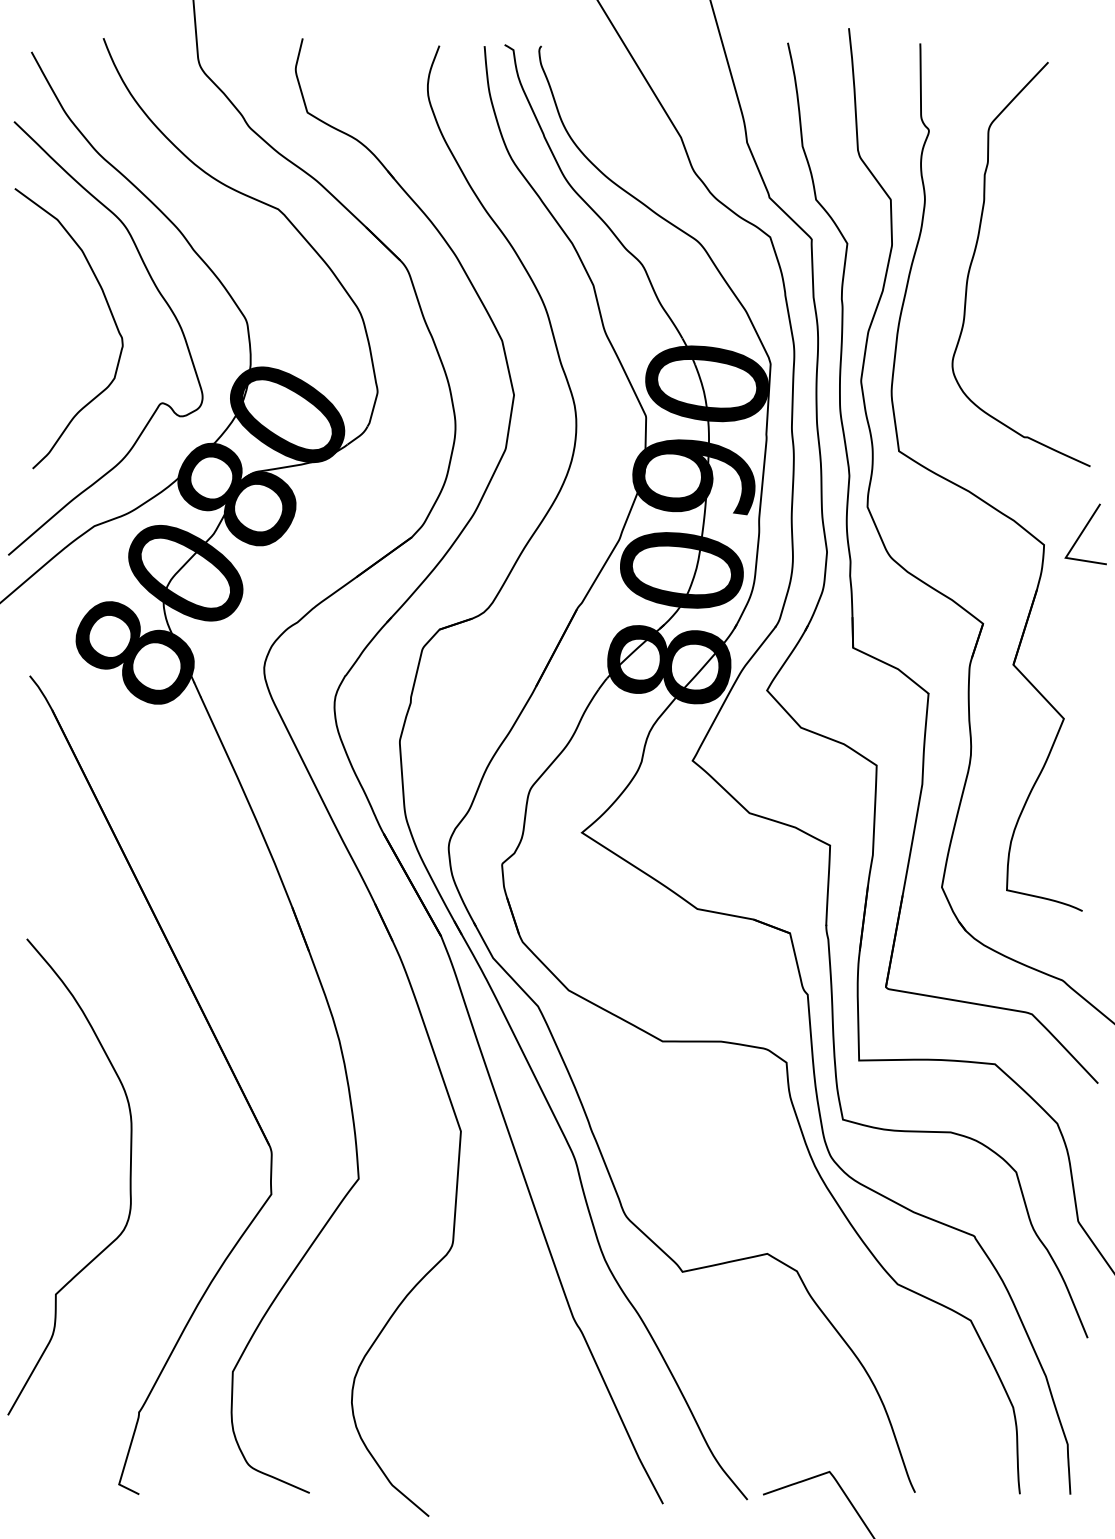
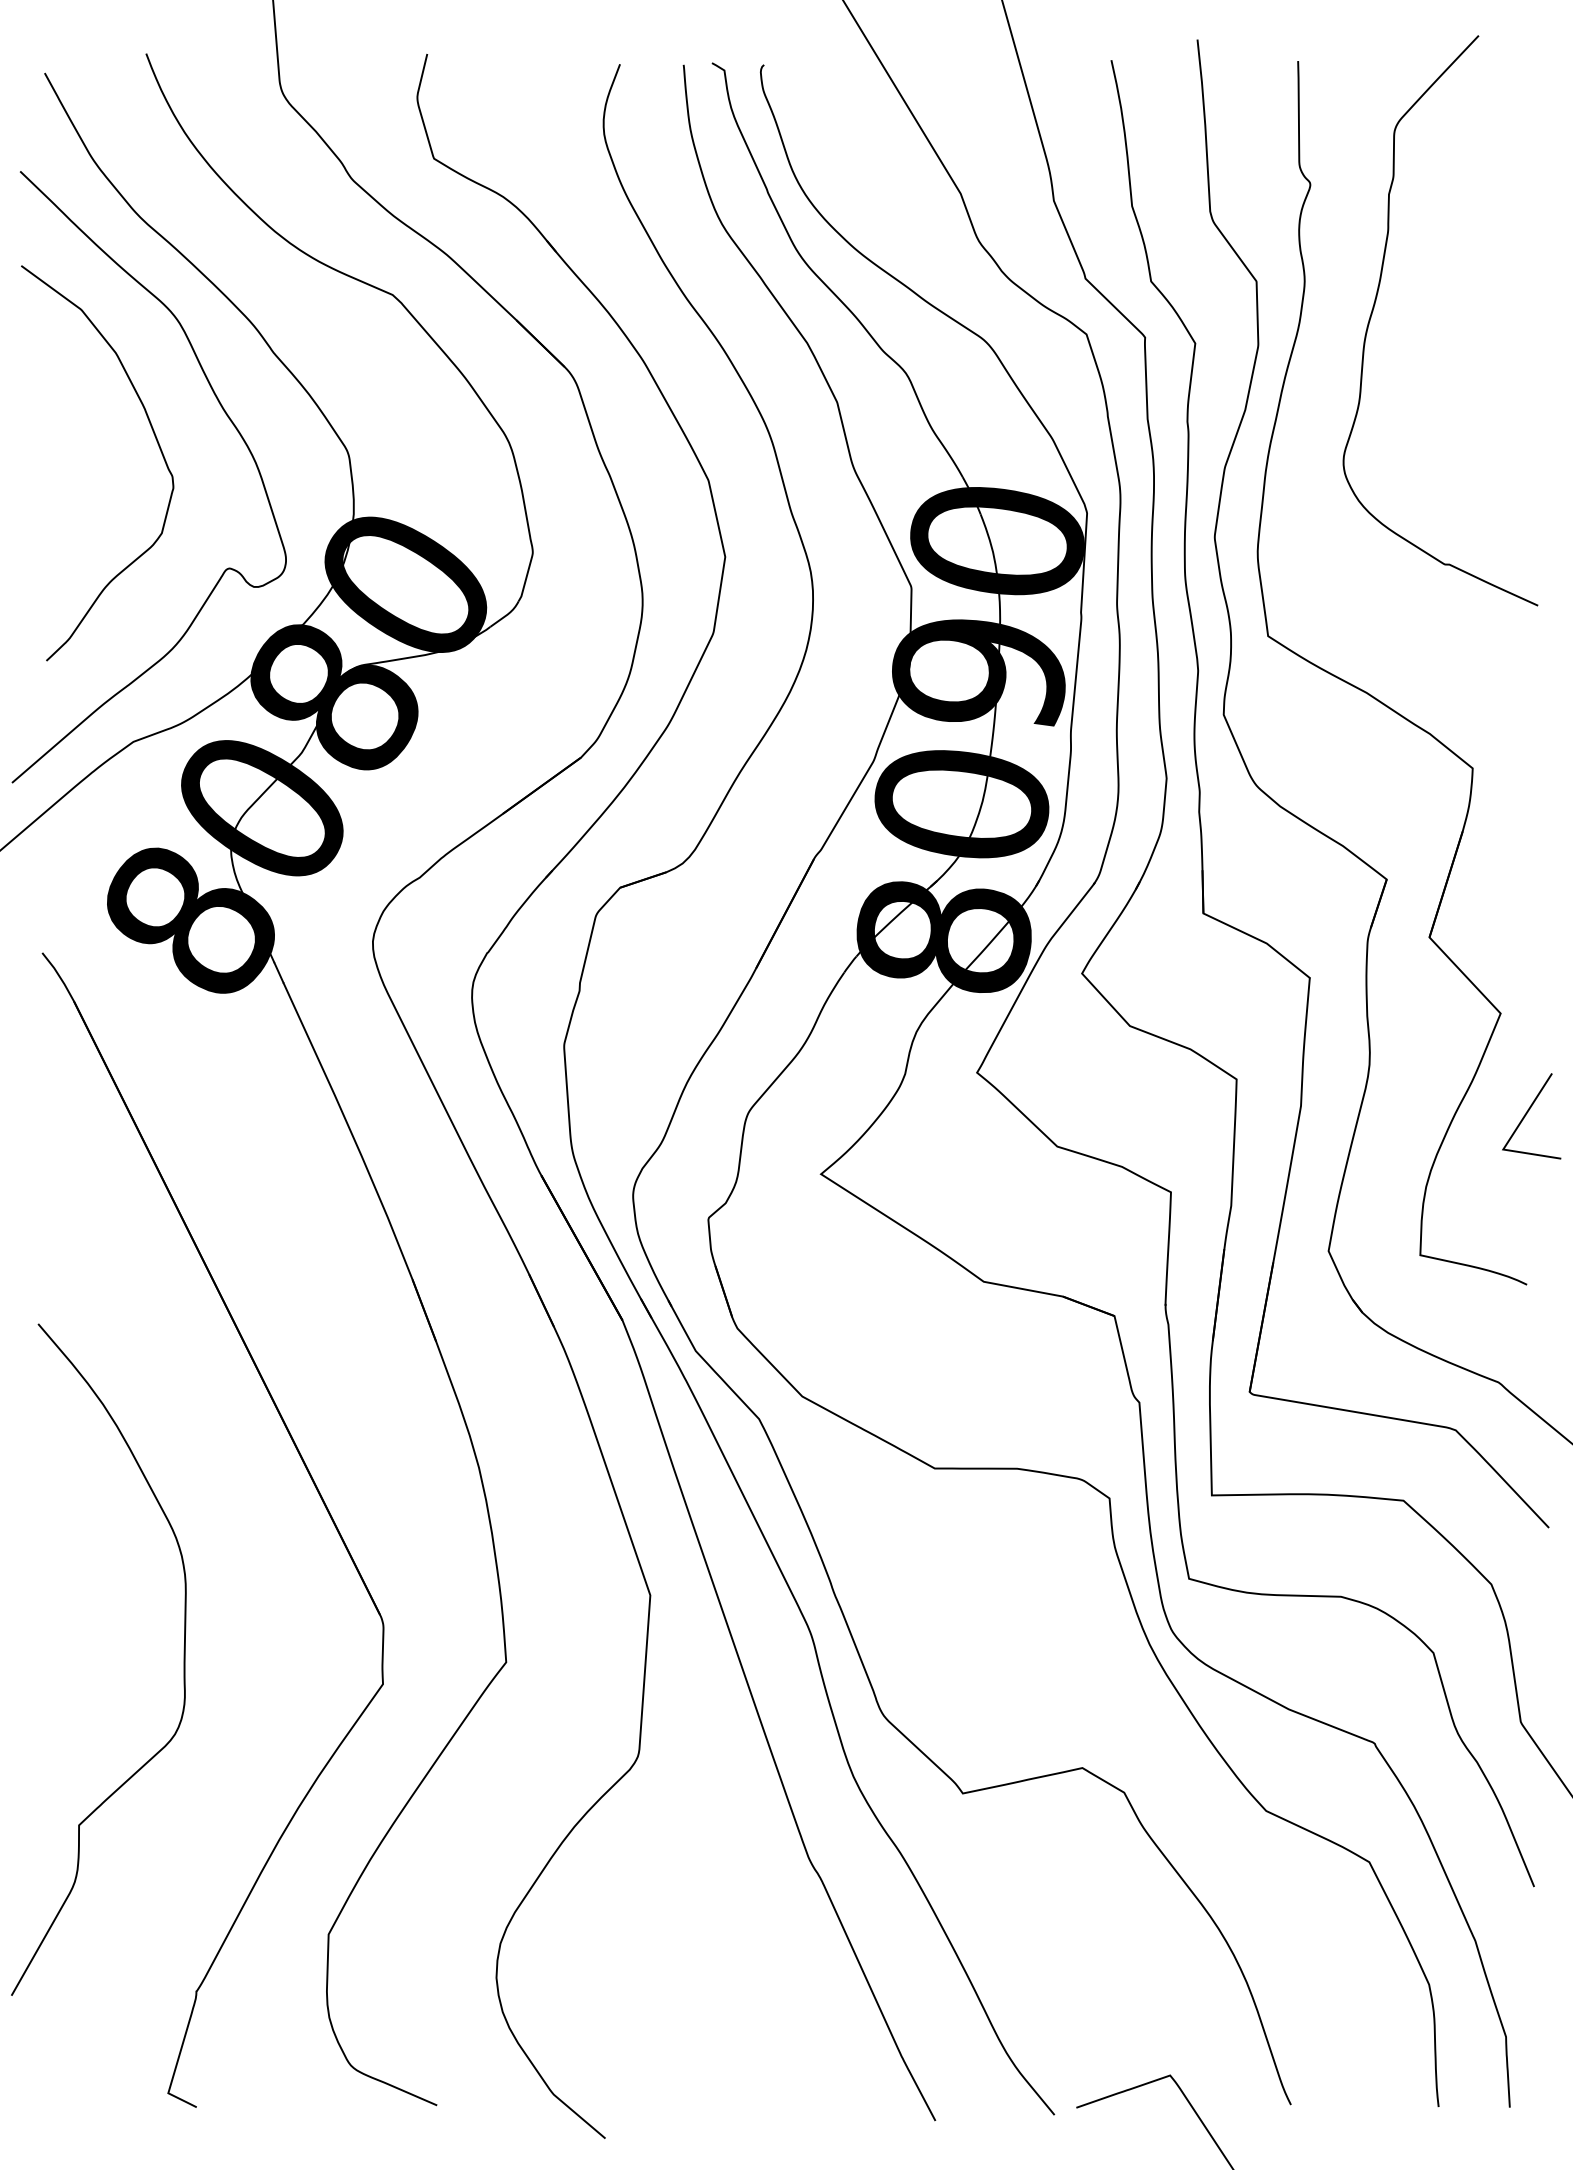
curve: (975, 250) -> (1376, 301), moved
line: (1083, 531) -> (1528, 1112), moved

